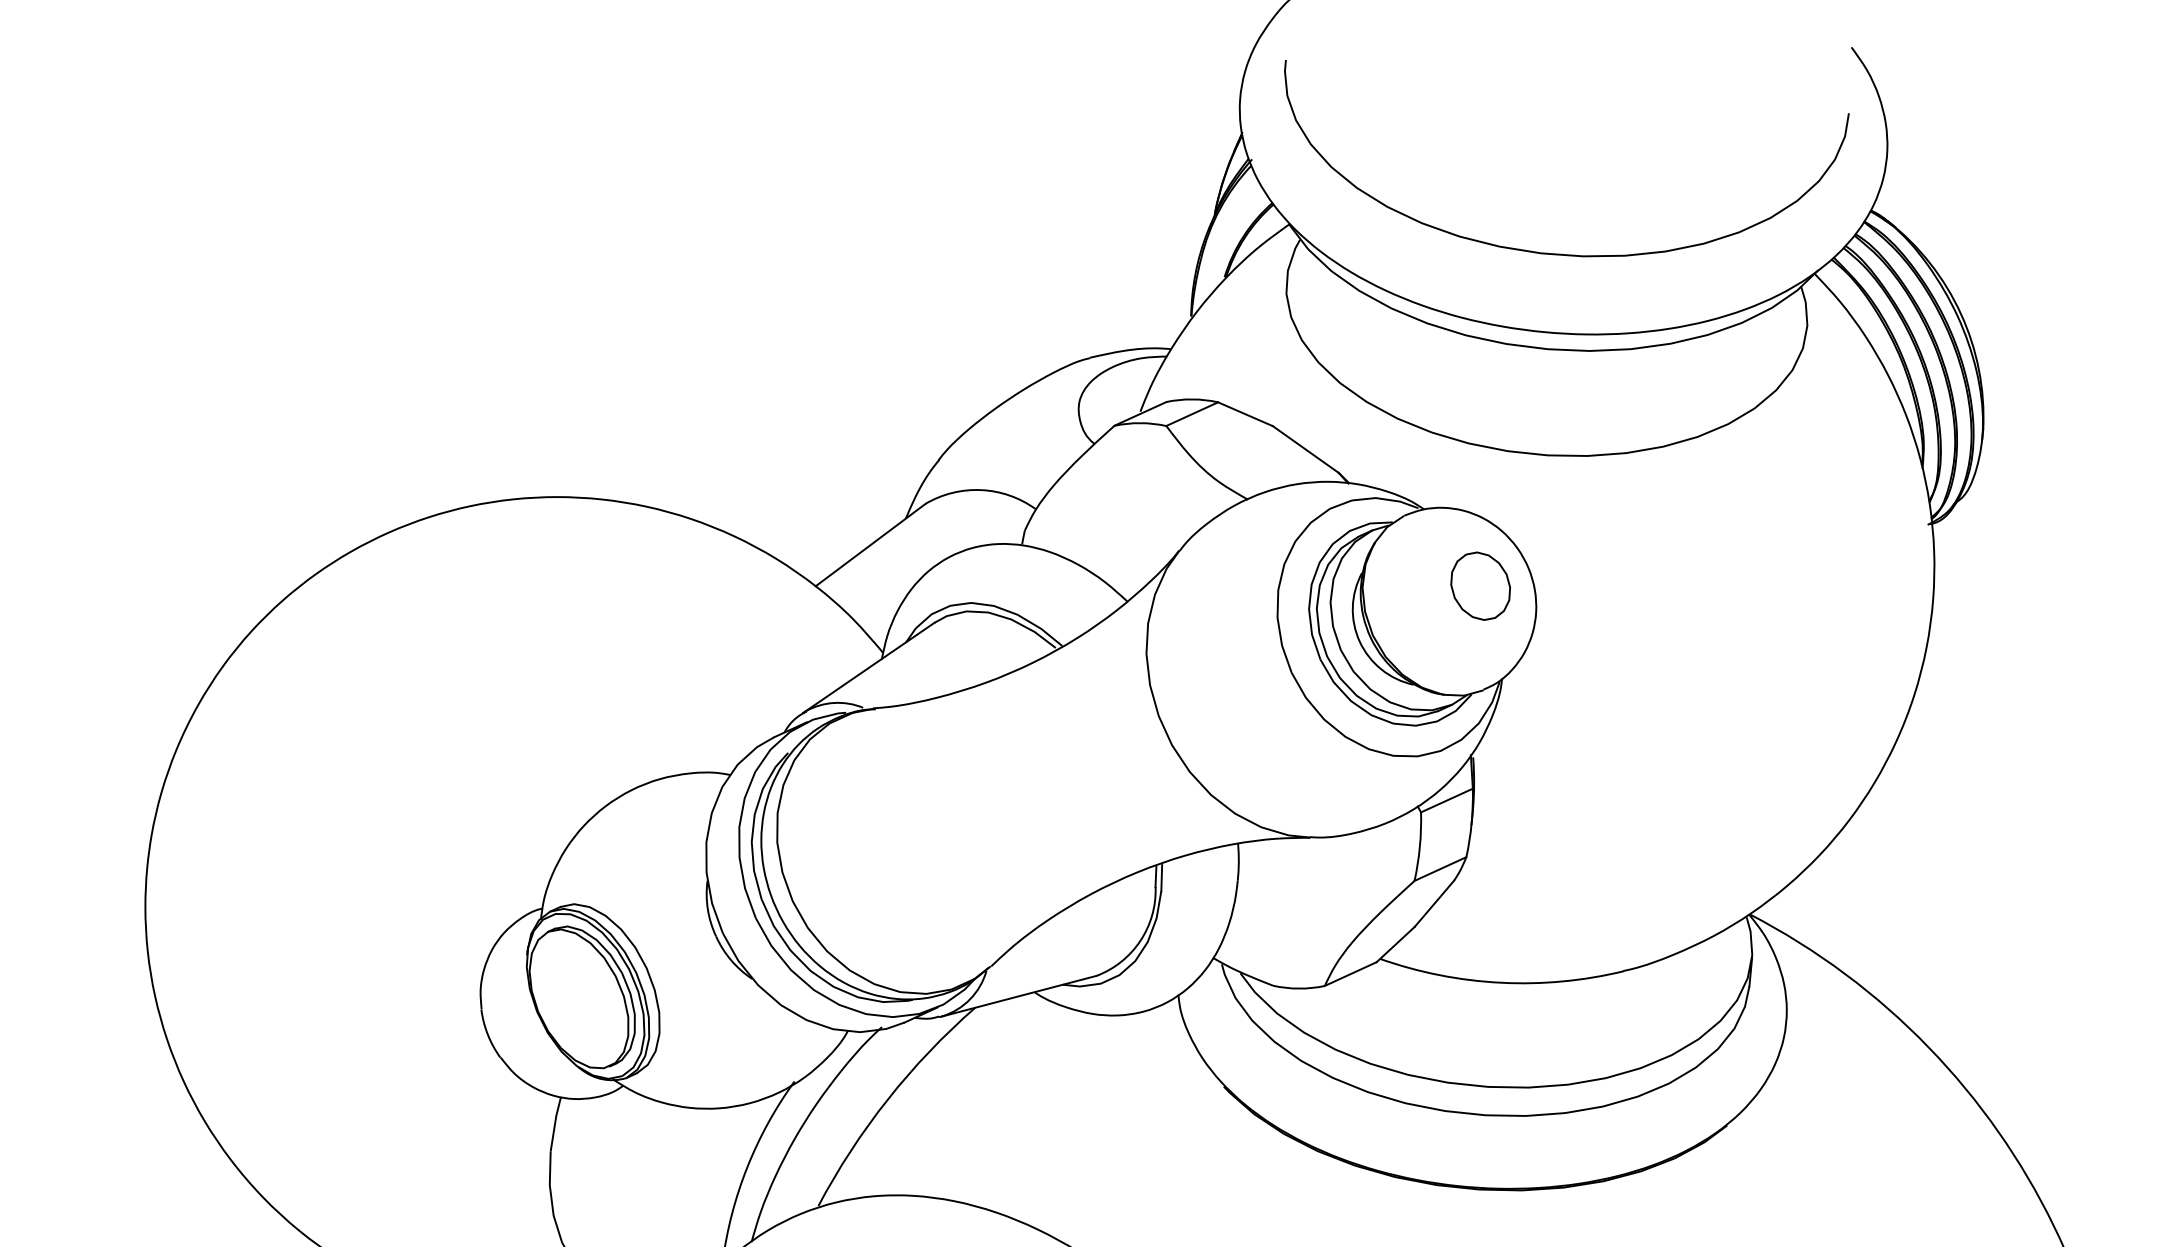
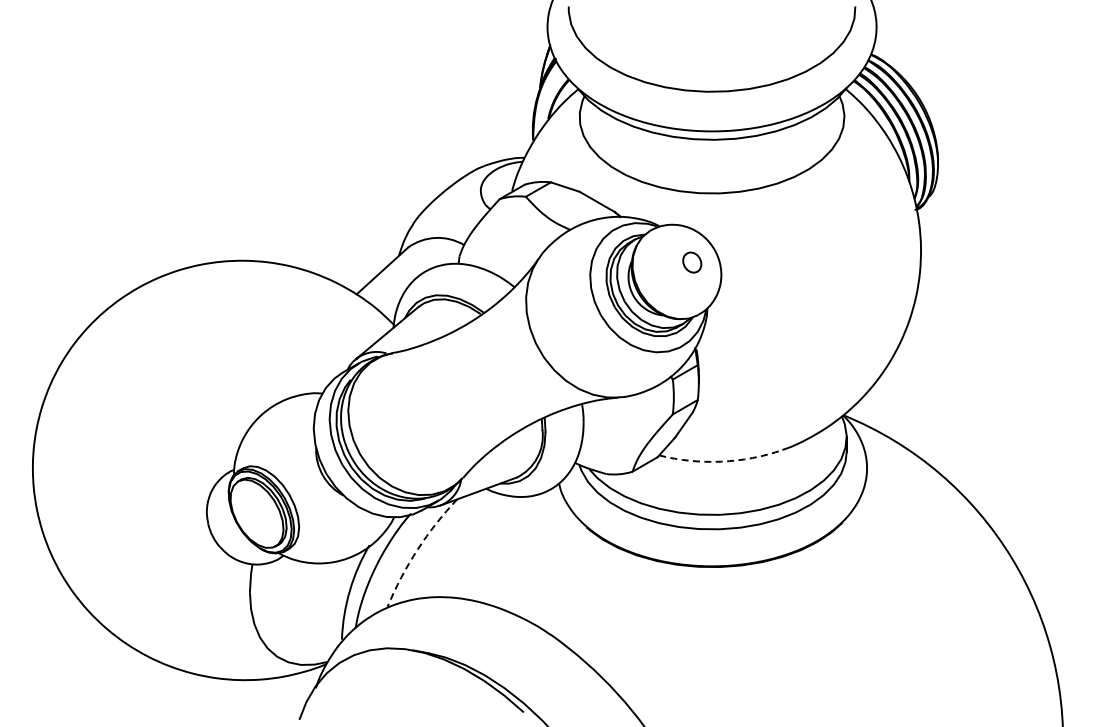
part: (1481, 586) -> (692, 262), size x0.6
arc: (1501, 982) -> (721, 461), solid -> dashed
arc: (887, 1098) -> (417, 549), solid -> dashed

